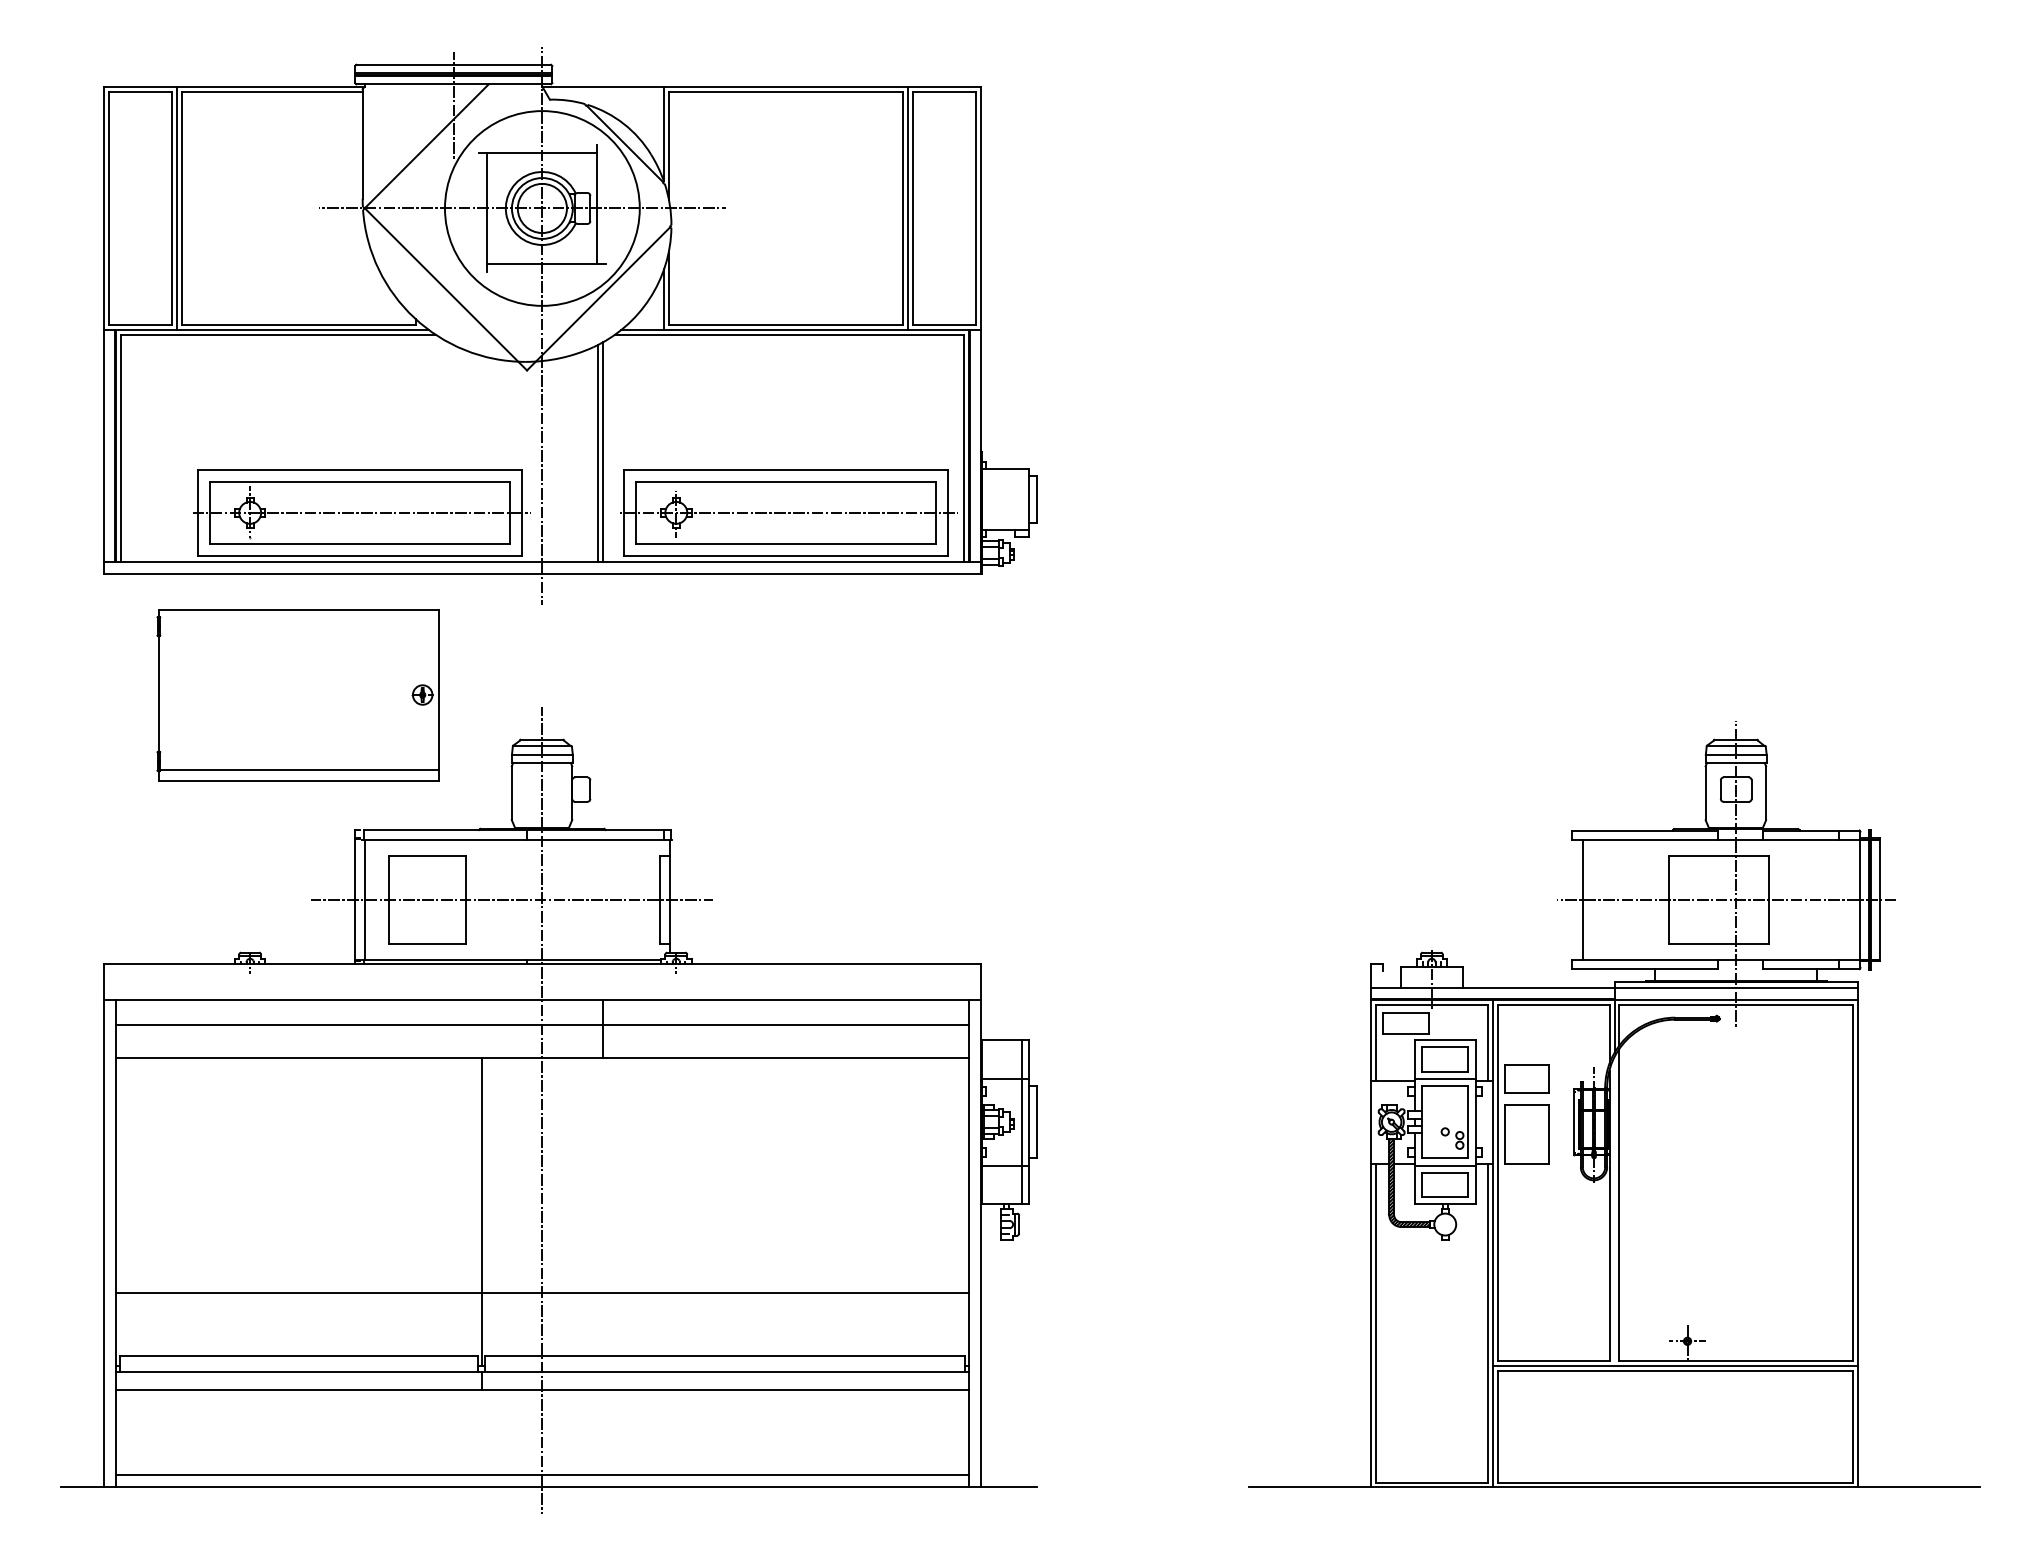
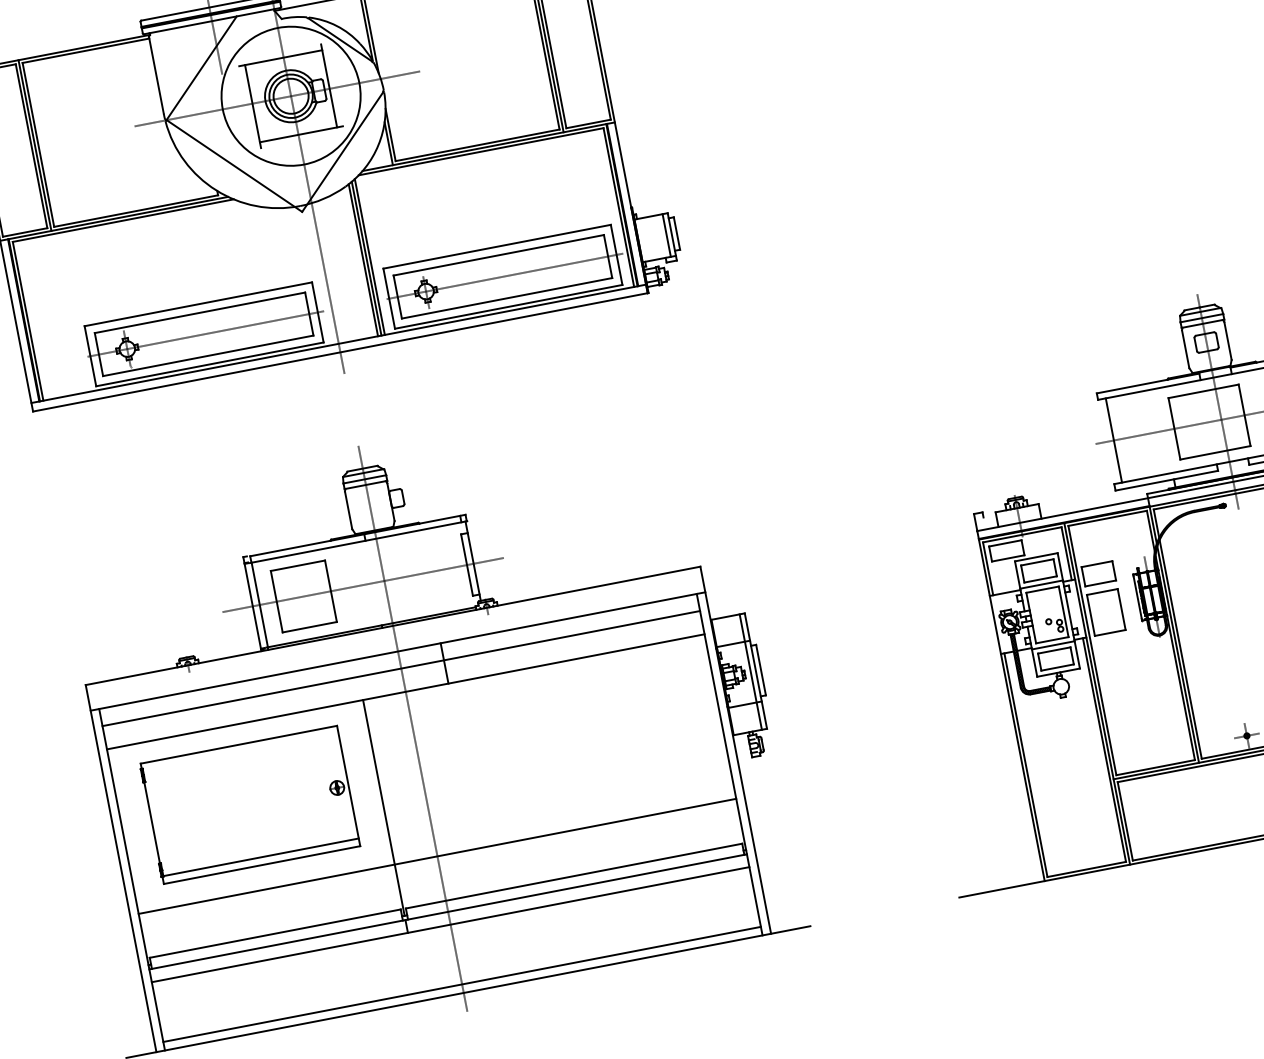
line: (608, 450) -> (370, 257), added
line: (1022, 499) -> (667, 235), added
part: (297, 695) -> (249, 805), moved
line: (1614, 1211) -> (1178, 654), added

